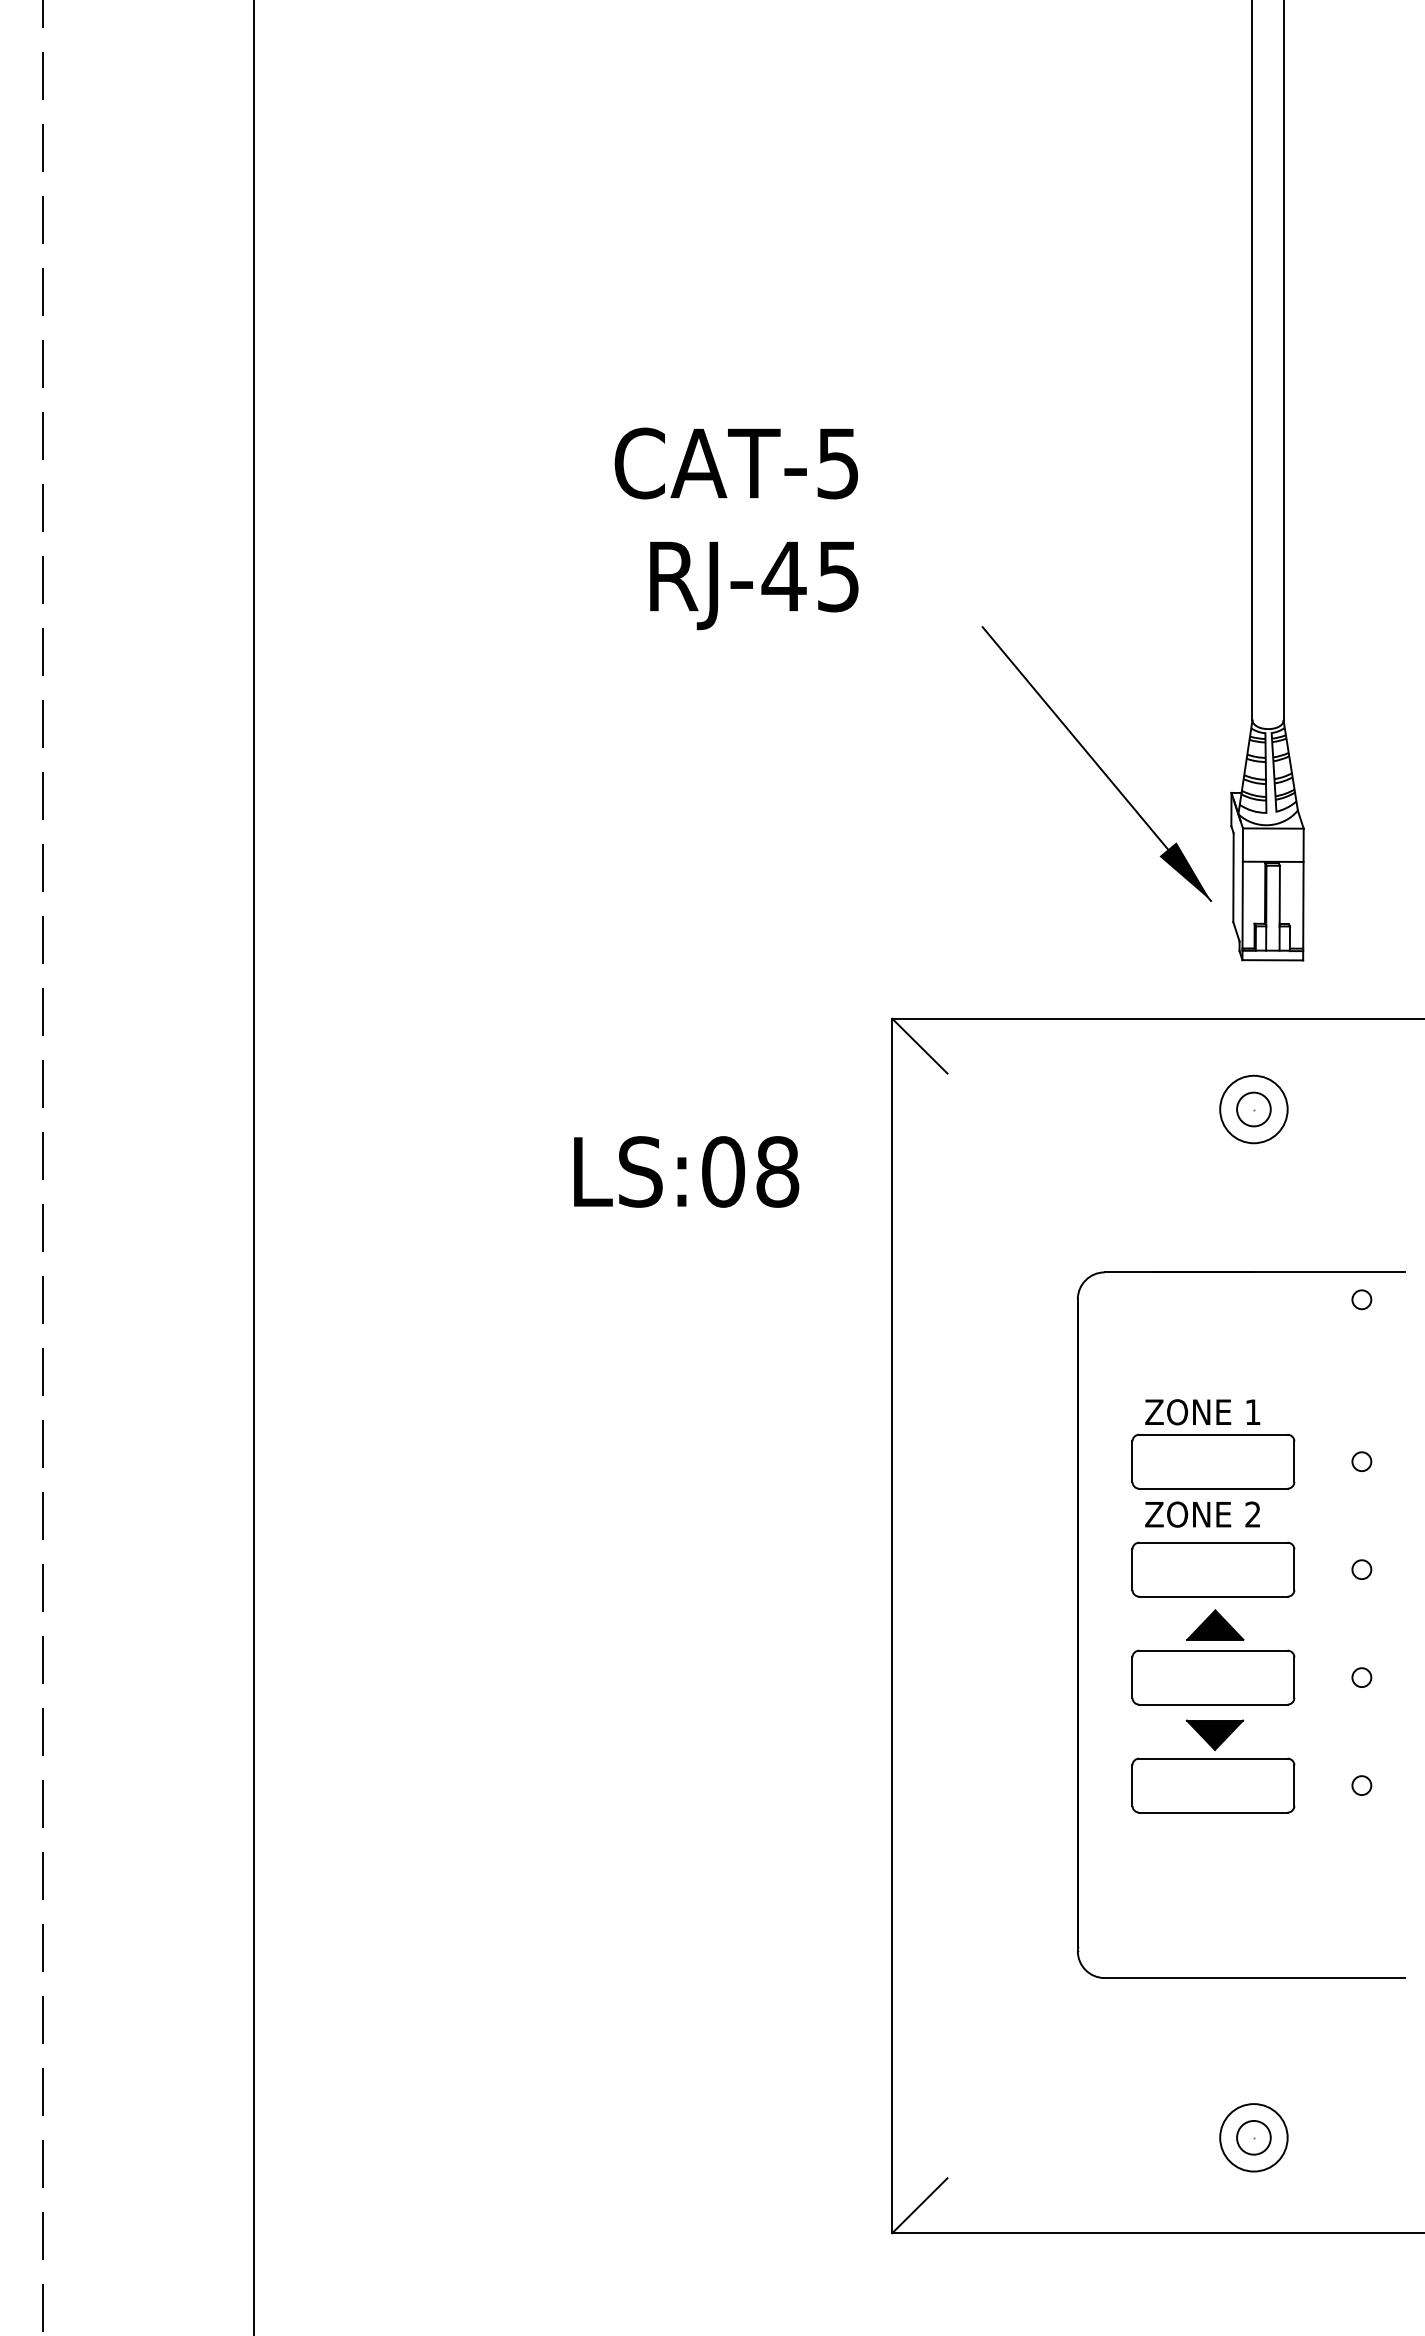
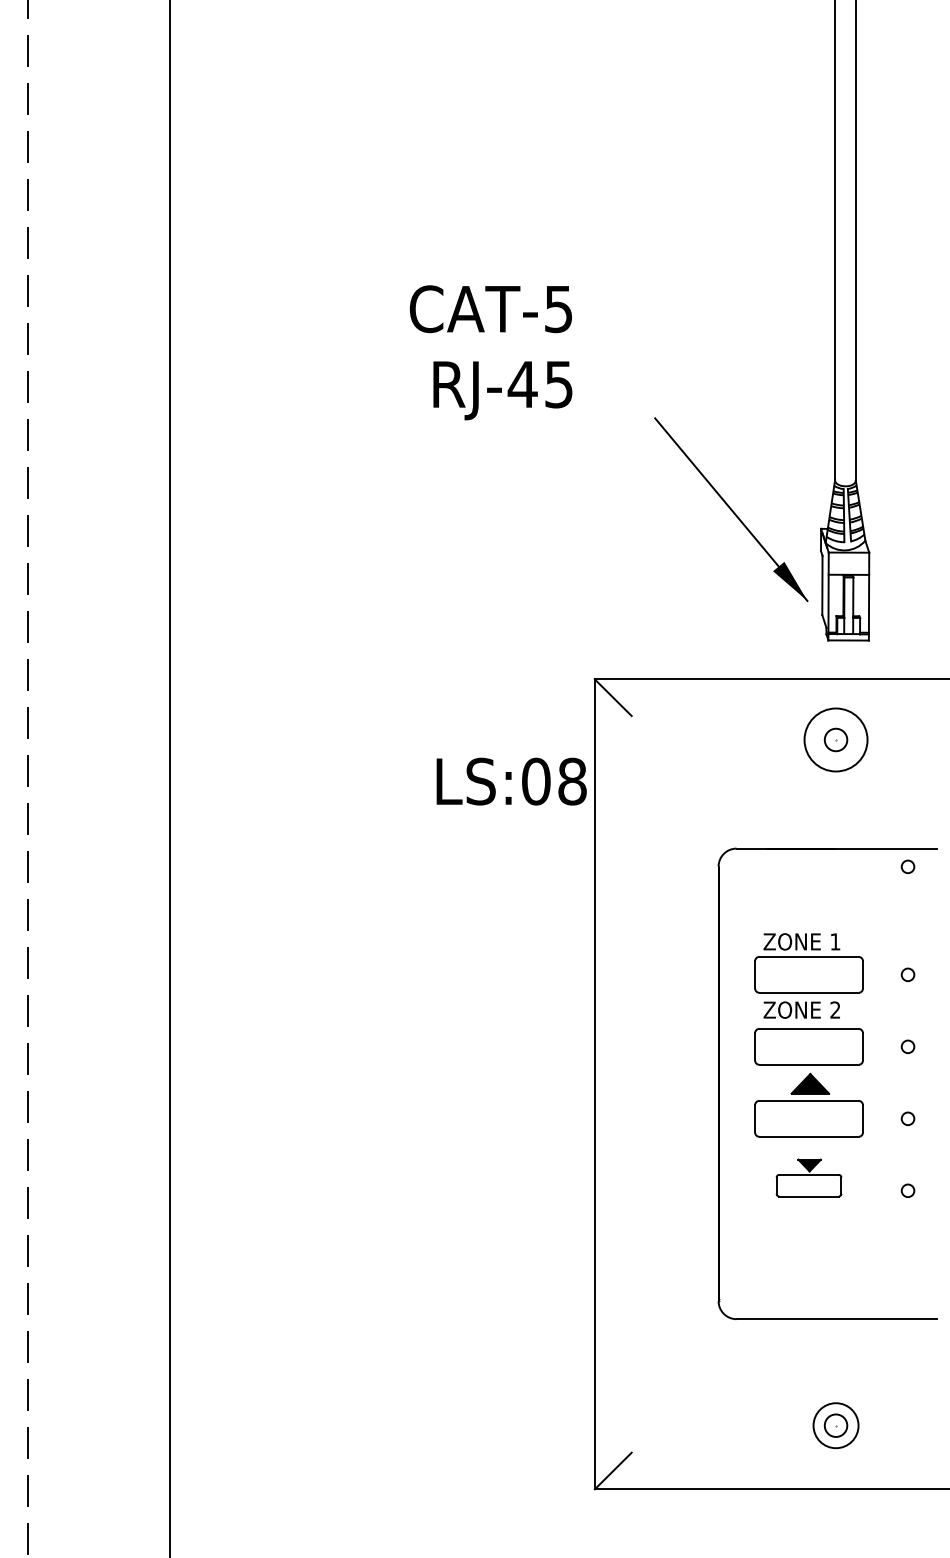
circle: (1253, 1108) -> (835, 739), size x1.4
text: (686, 1171) -> (511, 781), moved
part: (1212, 1765) -> (808, 1177), size x0.6

